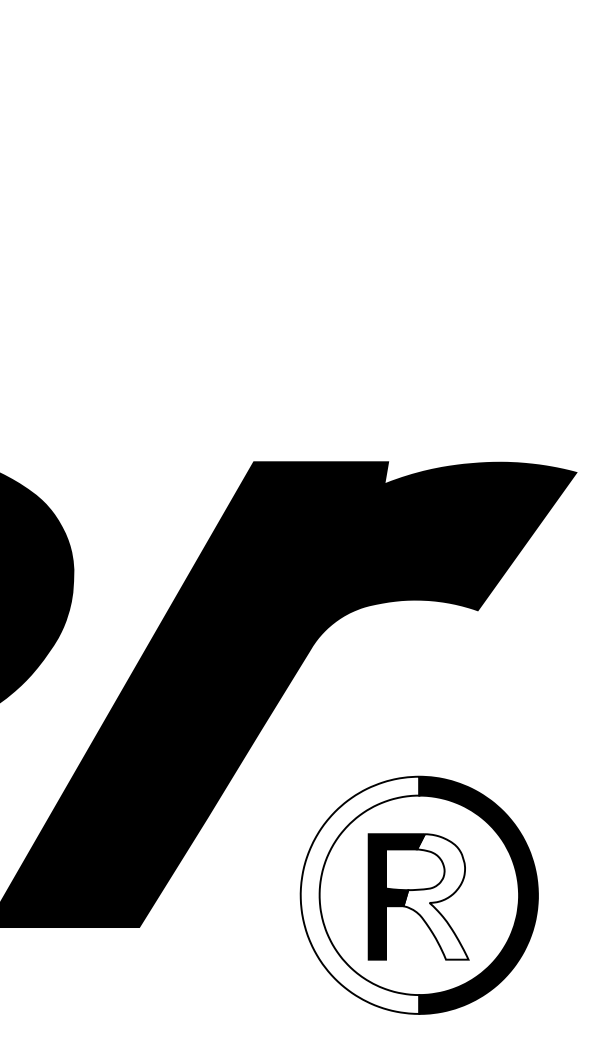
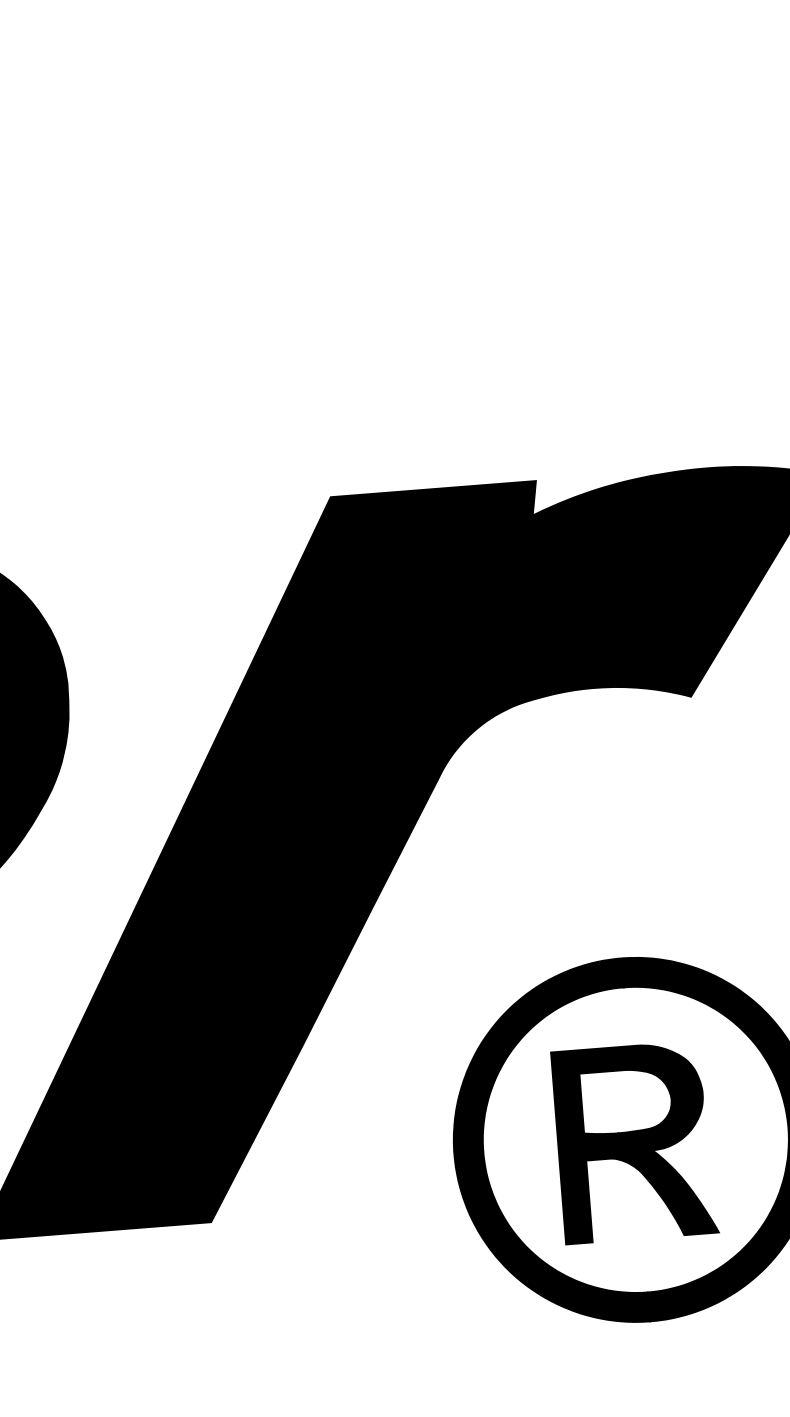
fill: (359, 894) -> (544, 1145), added
fill: (435, 896) -> (660, 1139), added

